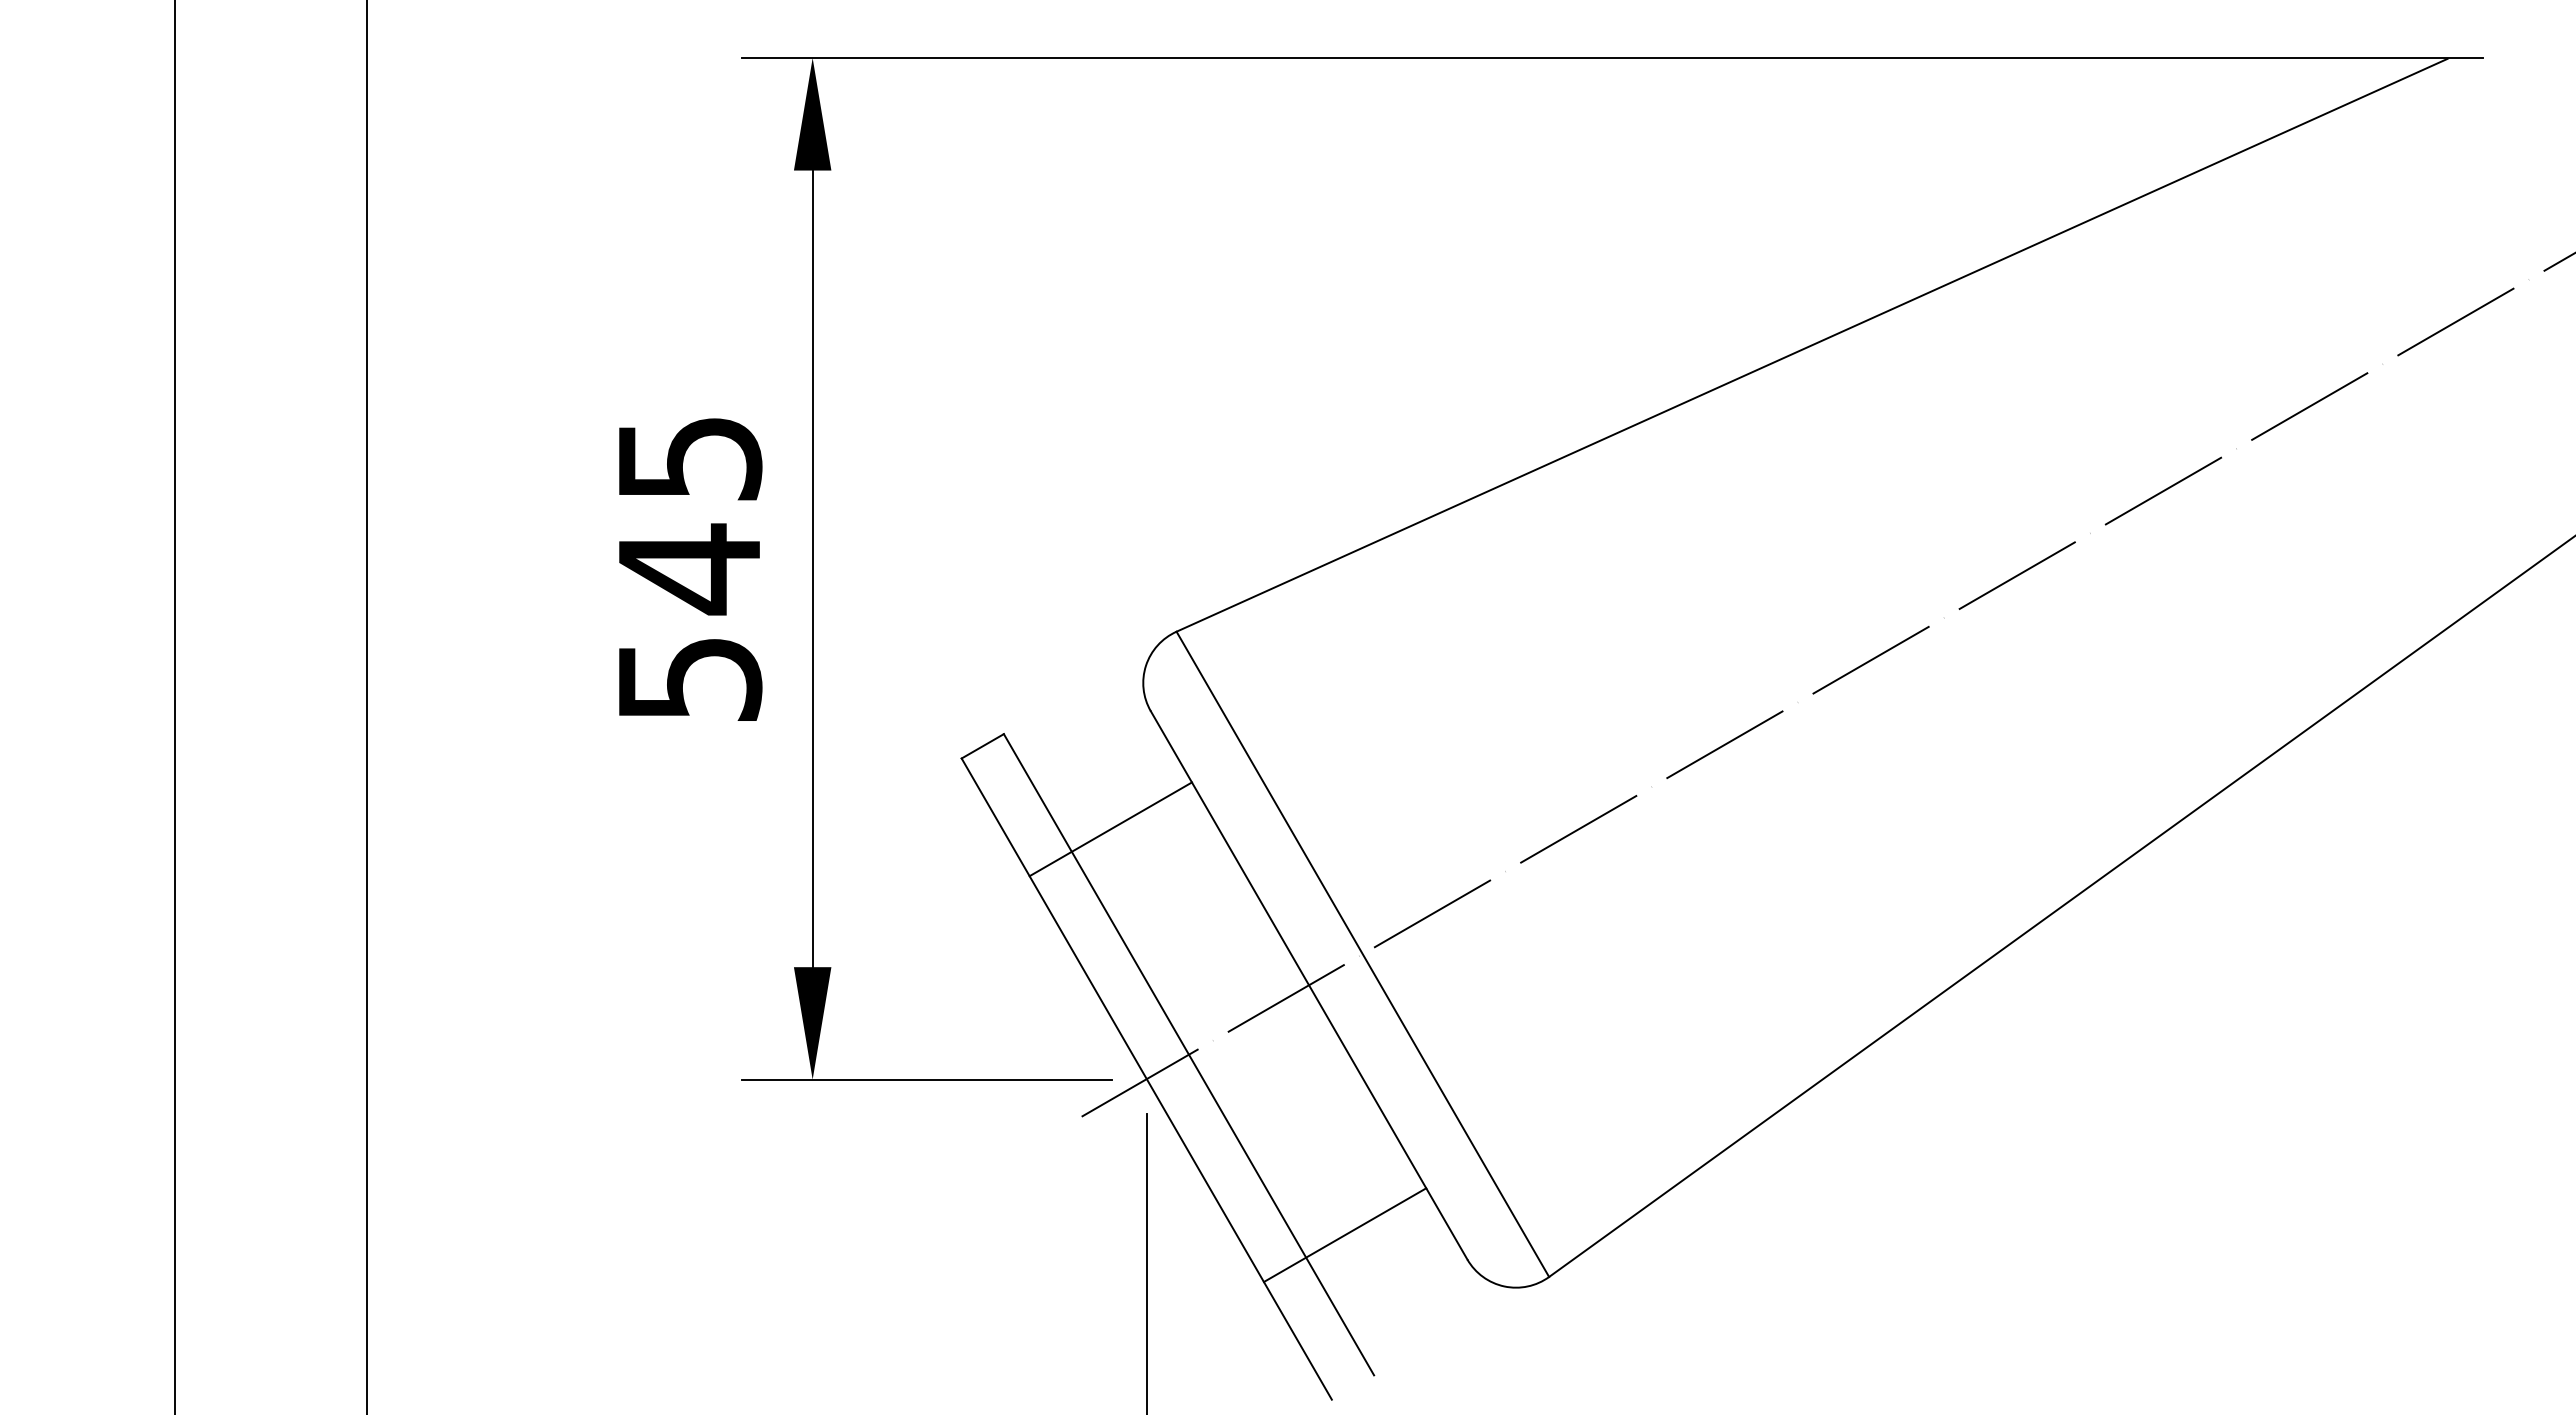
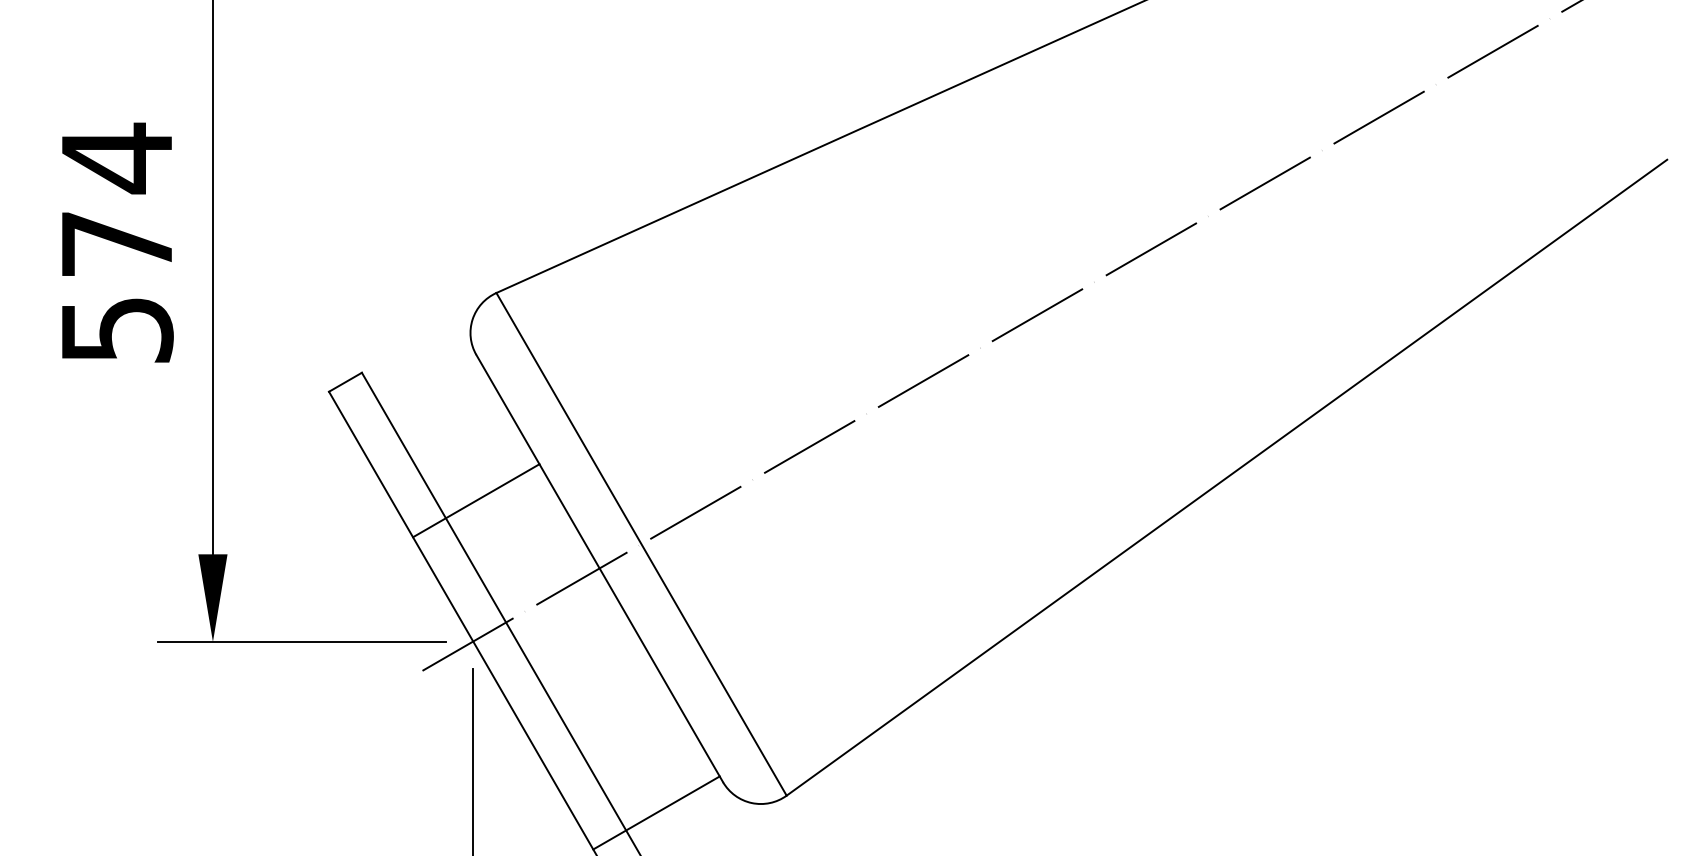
text: (690, 514) -> (117, 201), 545 -> 574
line: (1110, 829) -> (476, 500), moved
line: (1344, 1235) -> (656, 813), moved

